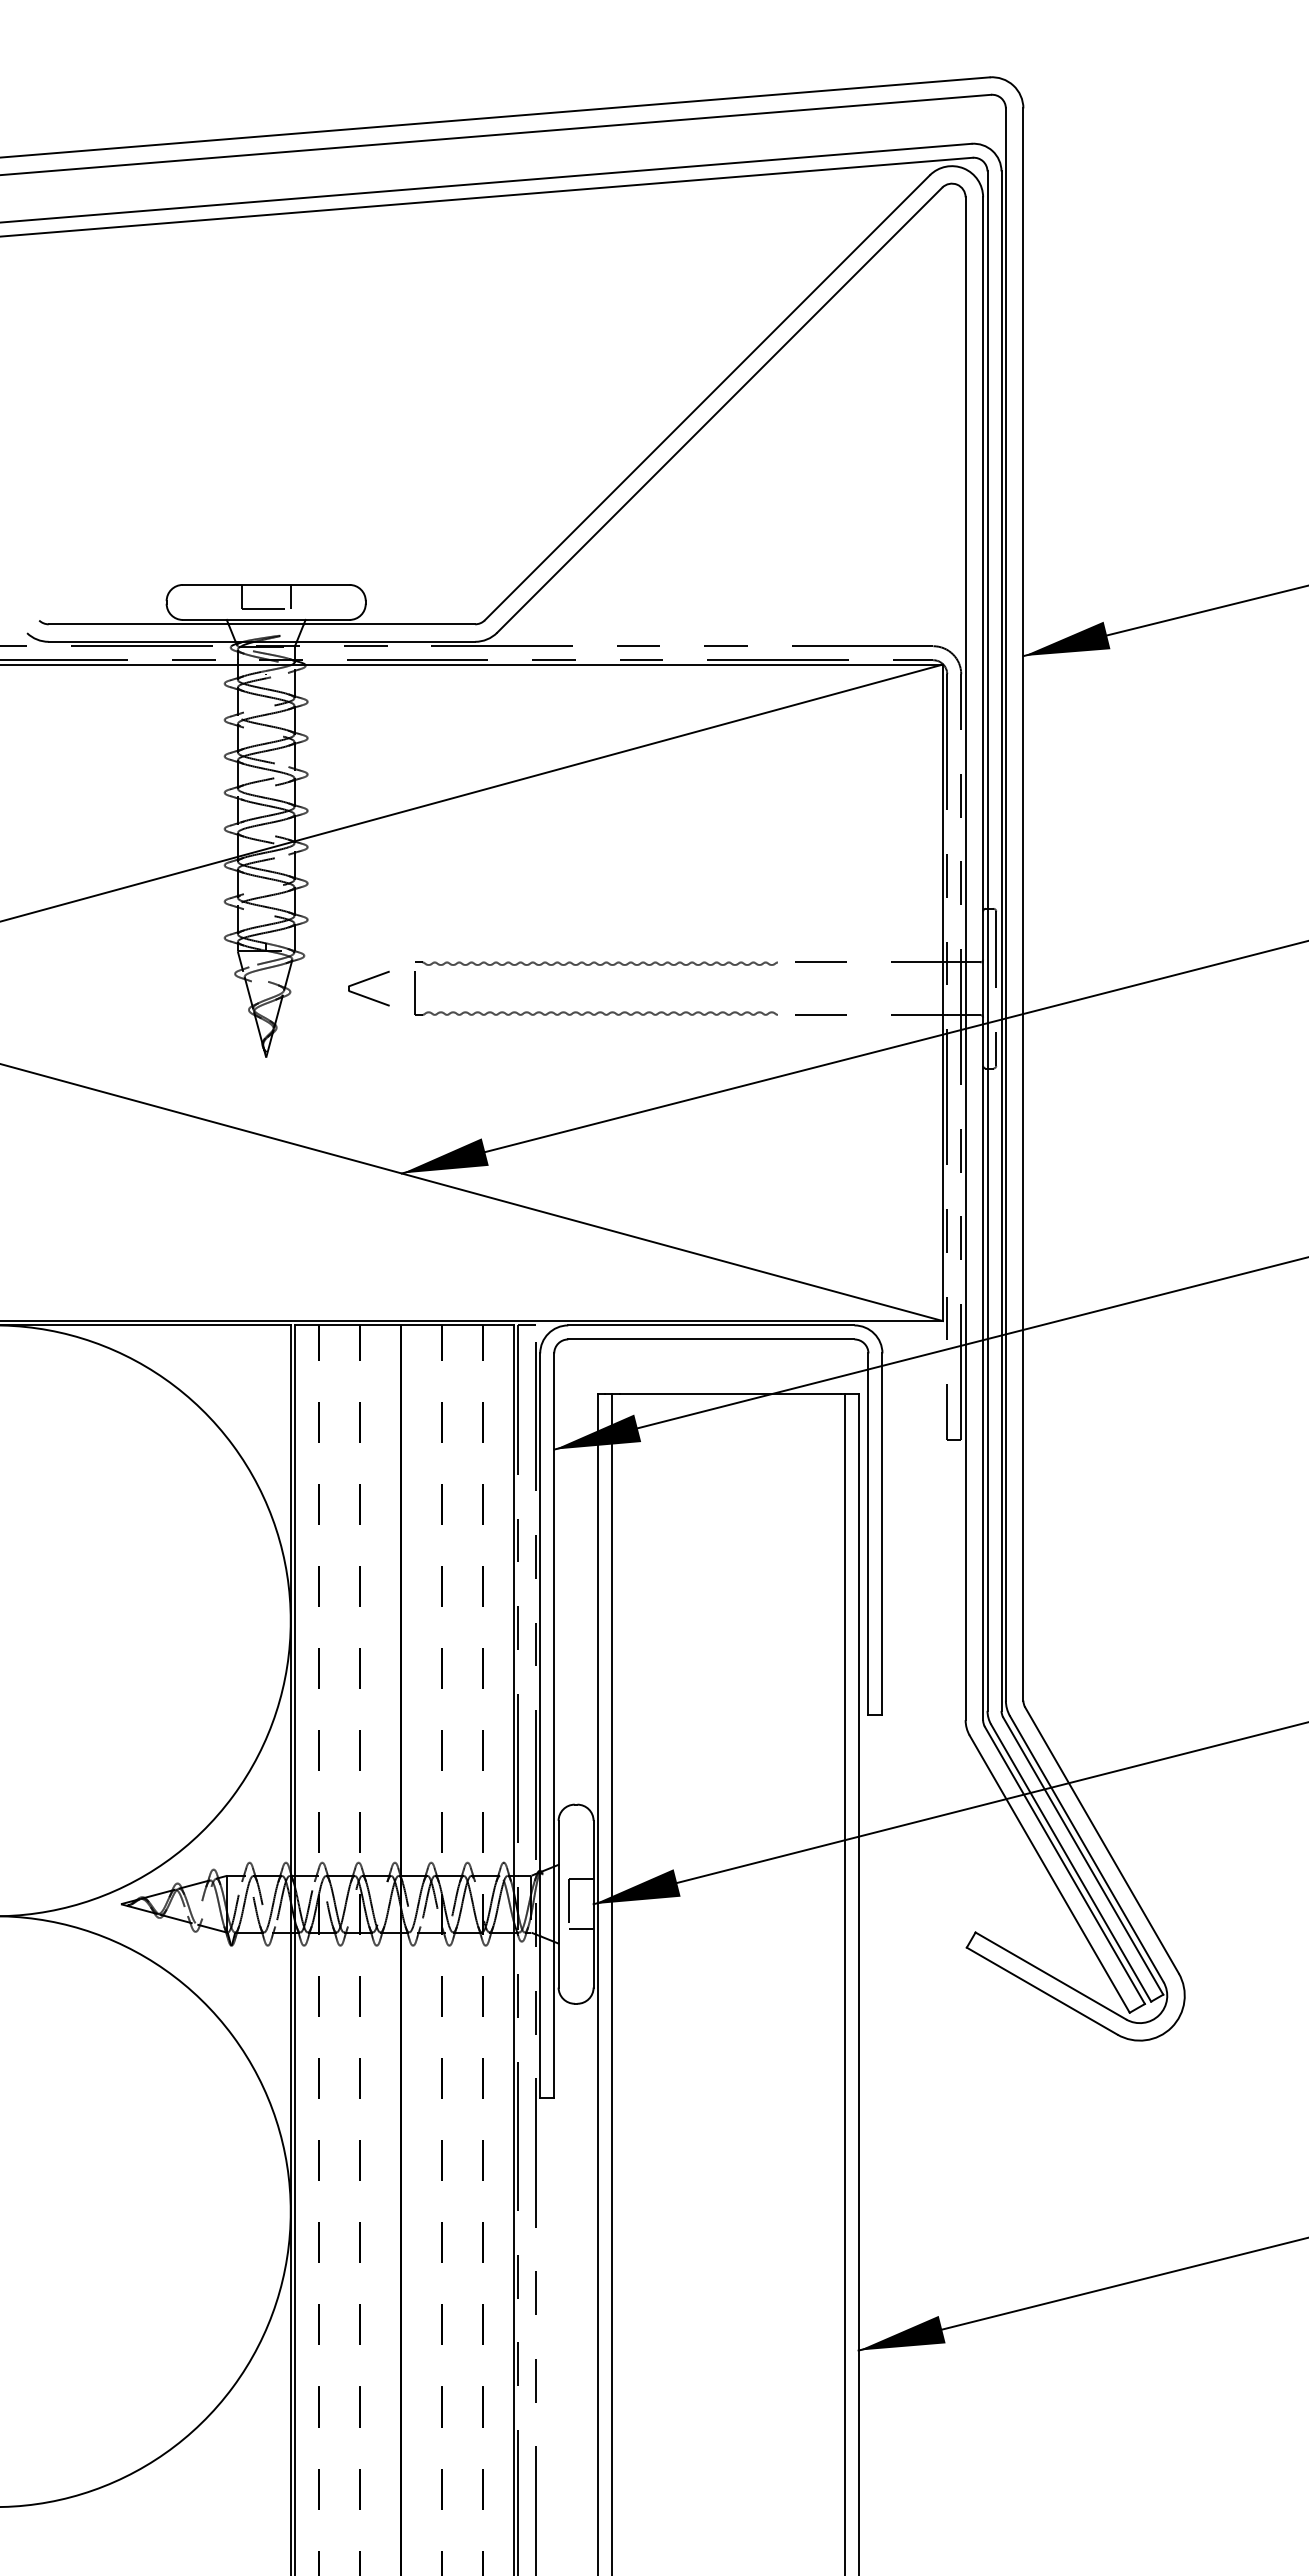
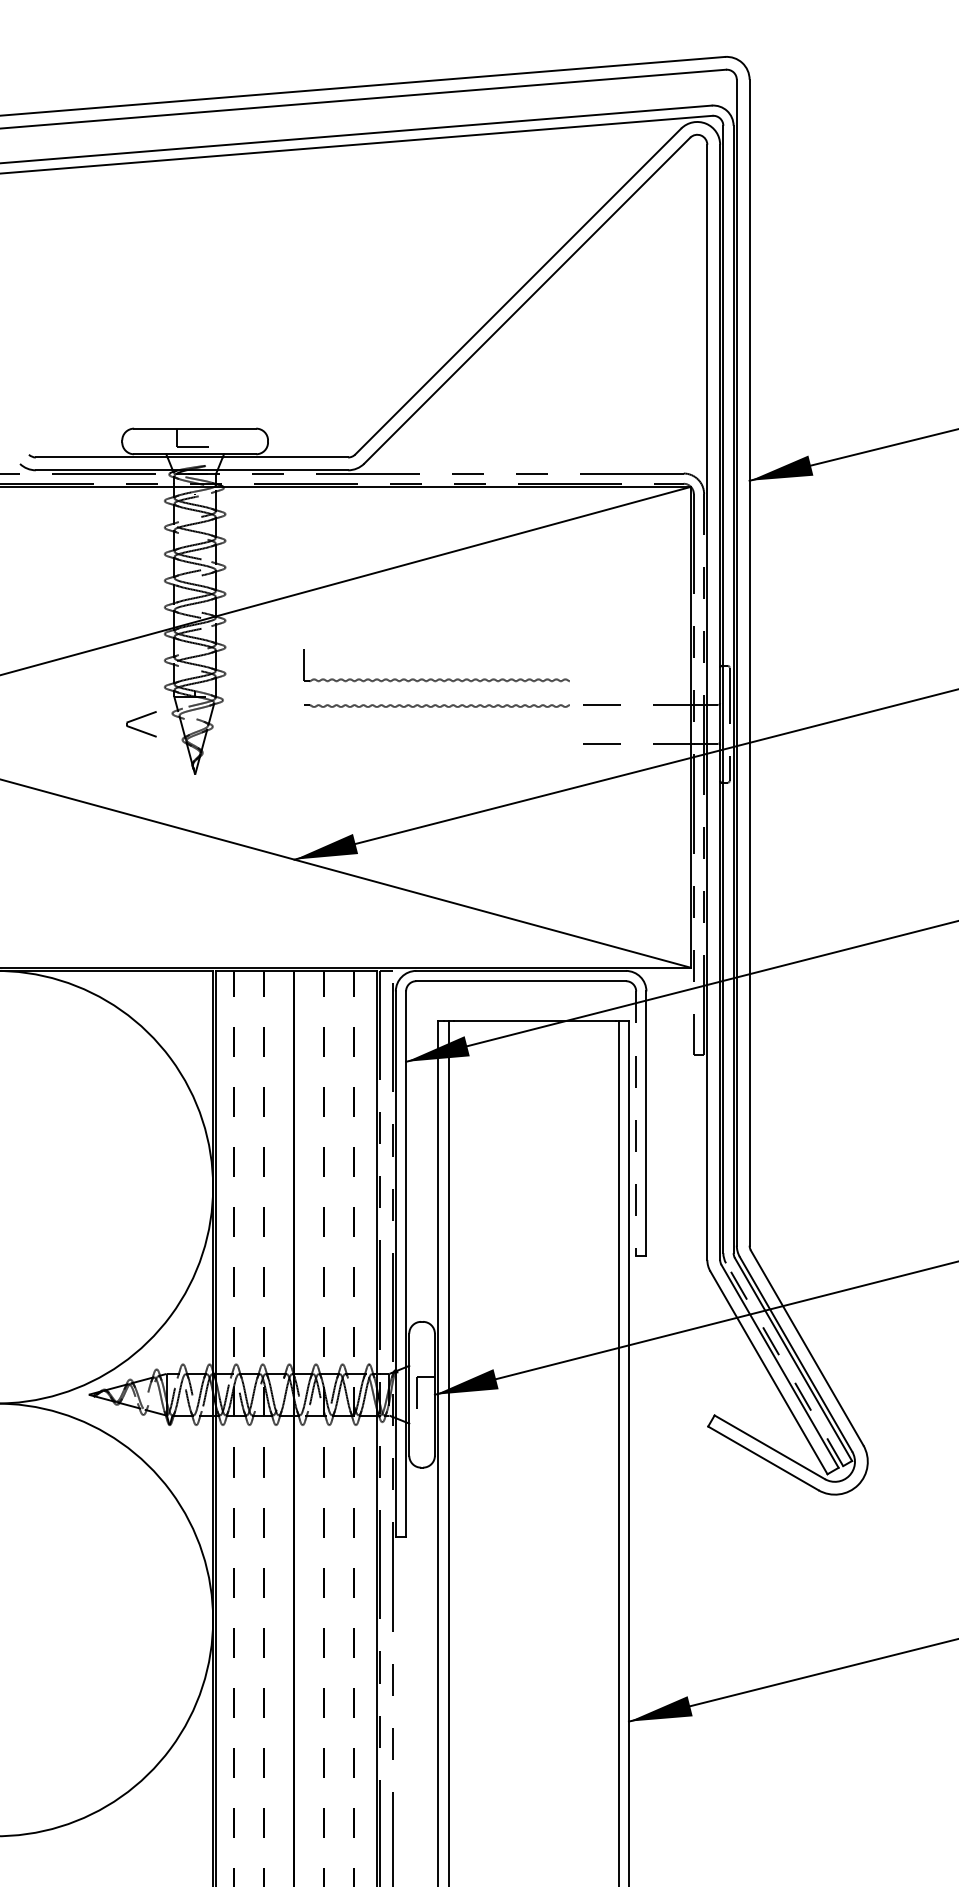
line: (290, 596) -> (212, 437), removed
part: (365, 981) -> (138, 719), moved
part: (598, 1011) -> (438, 678), moved
line: (868, 1534) -> (636, 1124), solid -> dashed
line: (1071, 1863) -> (784, 1364), solid -> dashed
line: (581, 1928) -> (426, 1412), removed

